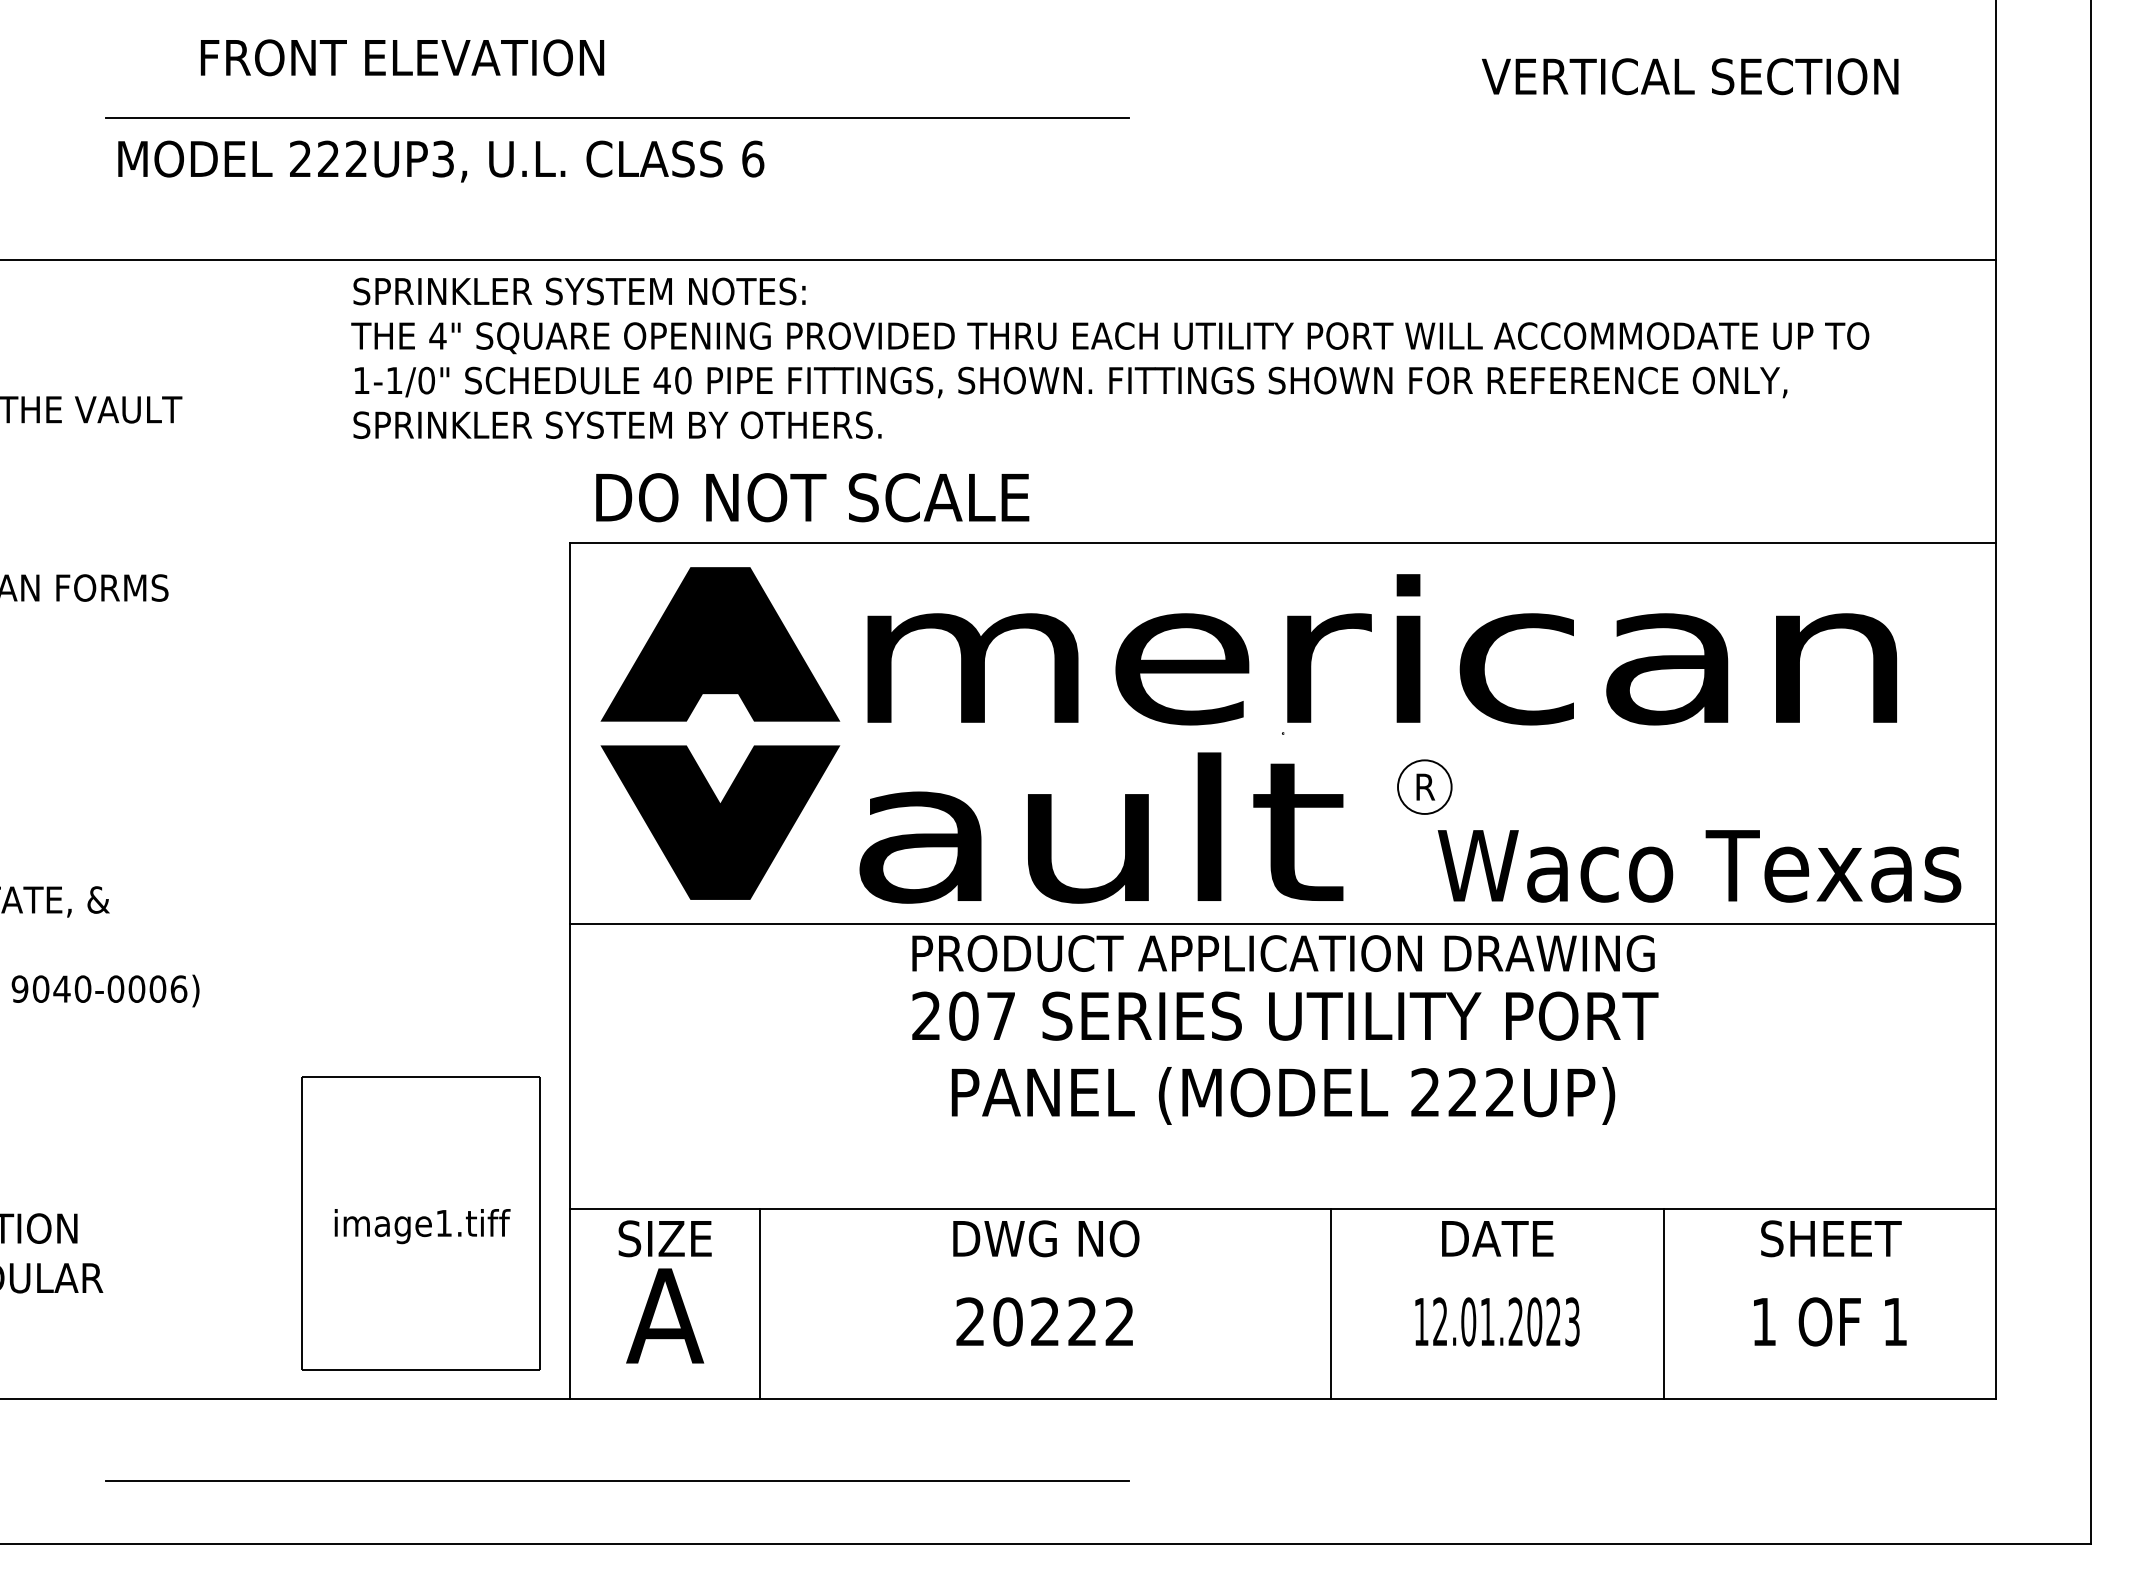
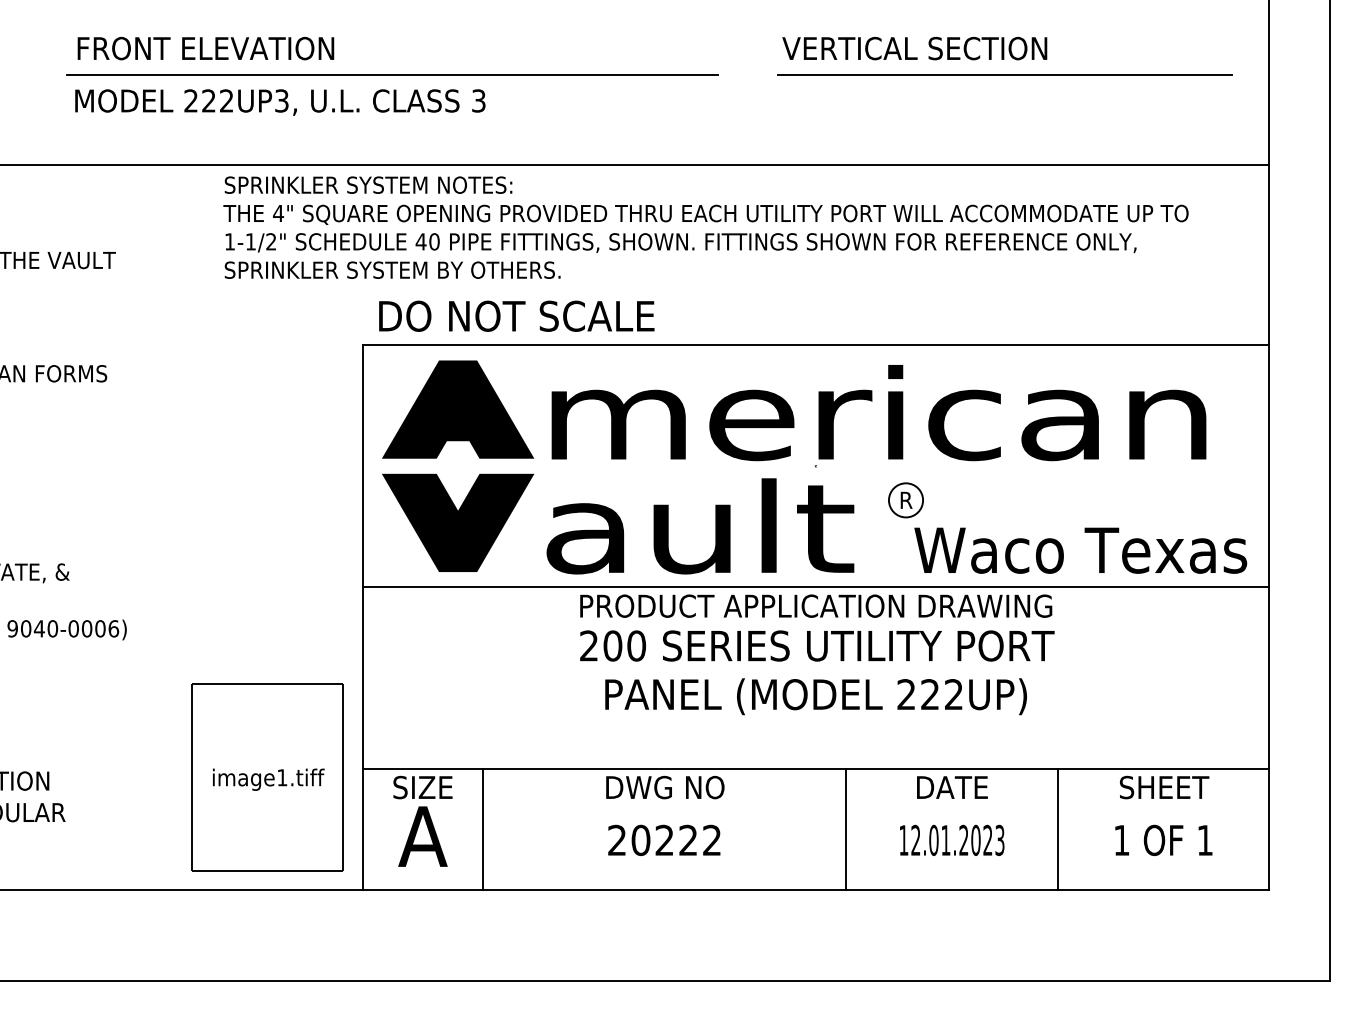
text: (401, 57) -> (205, 48), moved
text: (1689, 76) -> (914, 48), moved
line: (1579, 117) -> (1004, 74), added
text: (752, 158) -> (478, 100), 6 -> 3
text: (426, 380) -> (271, 241), 1-1/0" -> 1-1/2"
text: (1000, 1015) -> (636, 645), 207 -> 200
line: (617, 1480) -> (392, 941), removed

